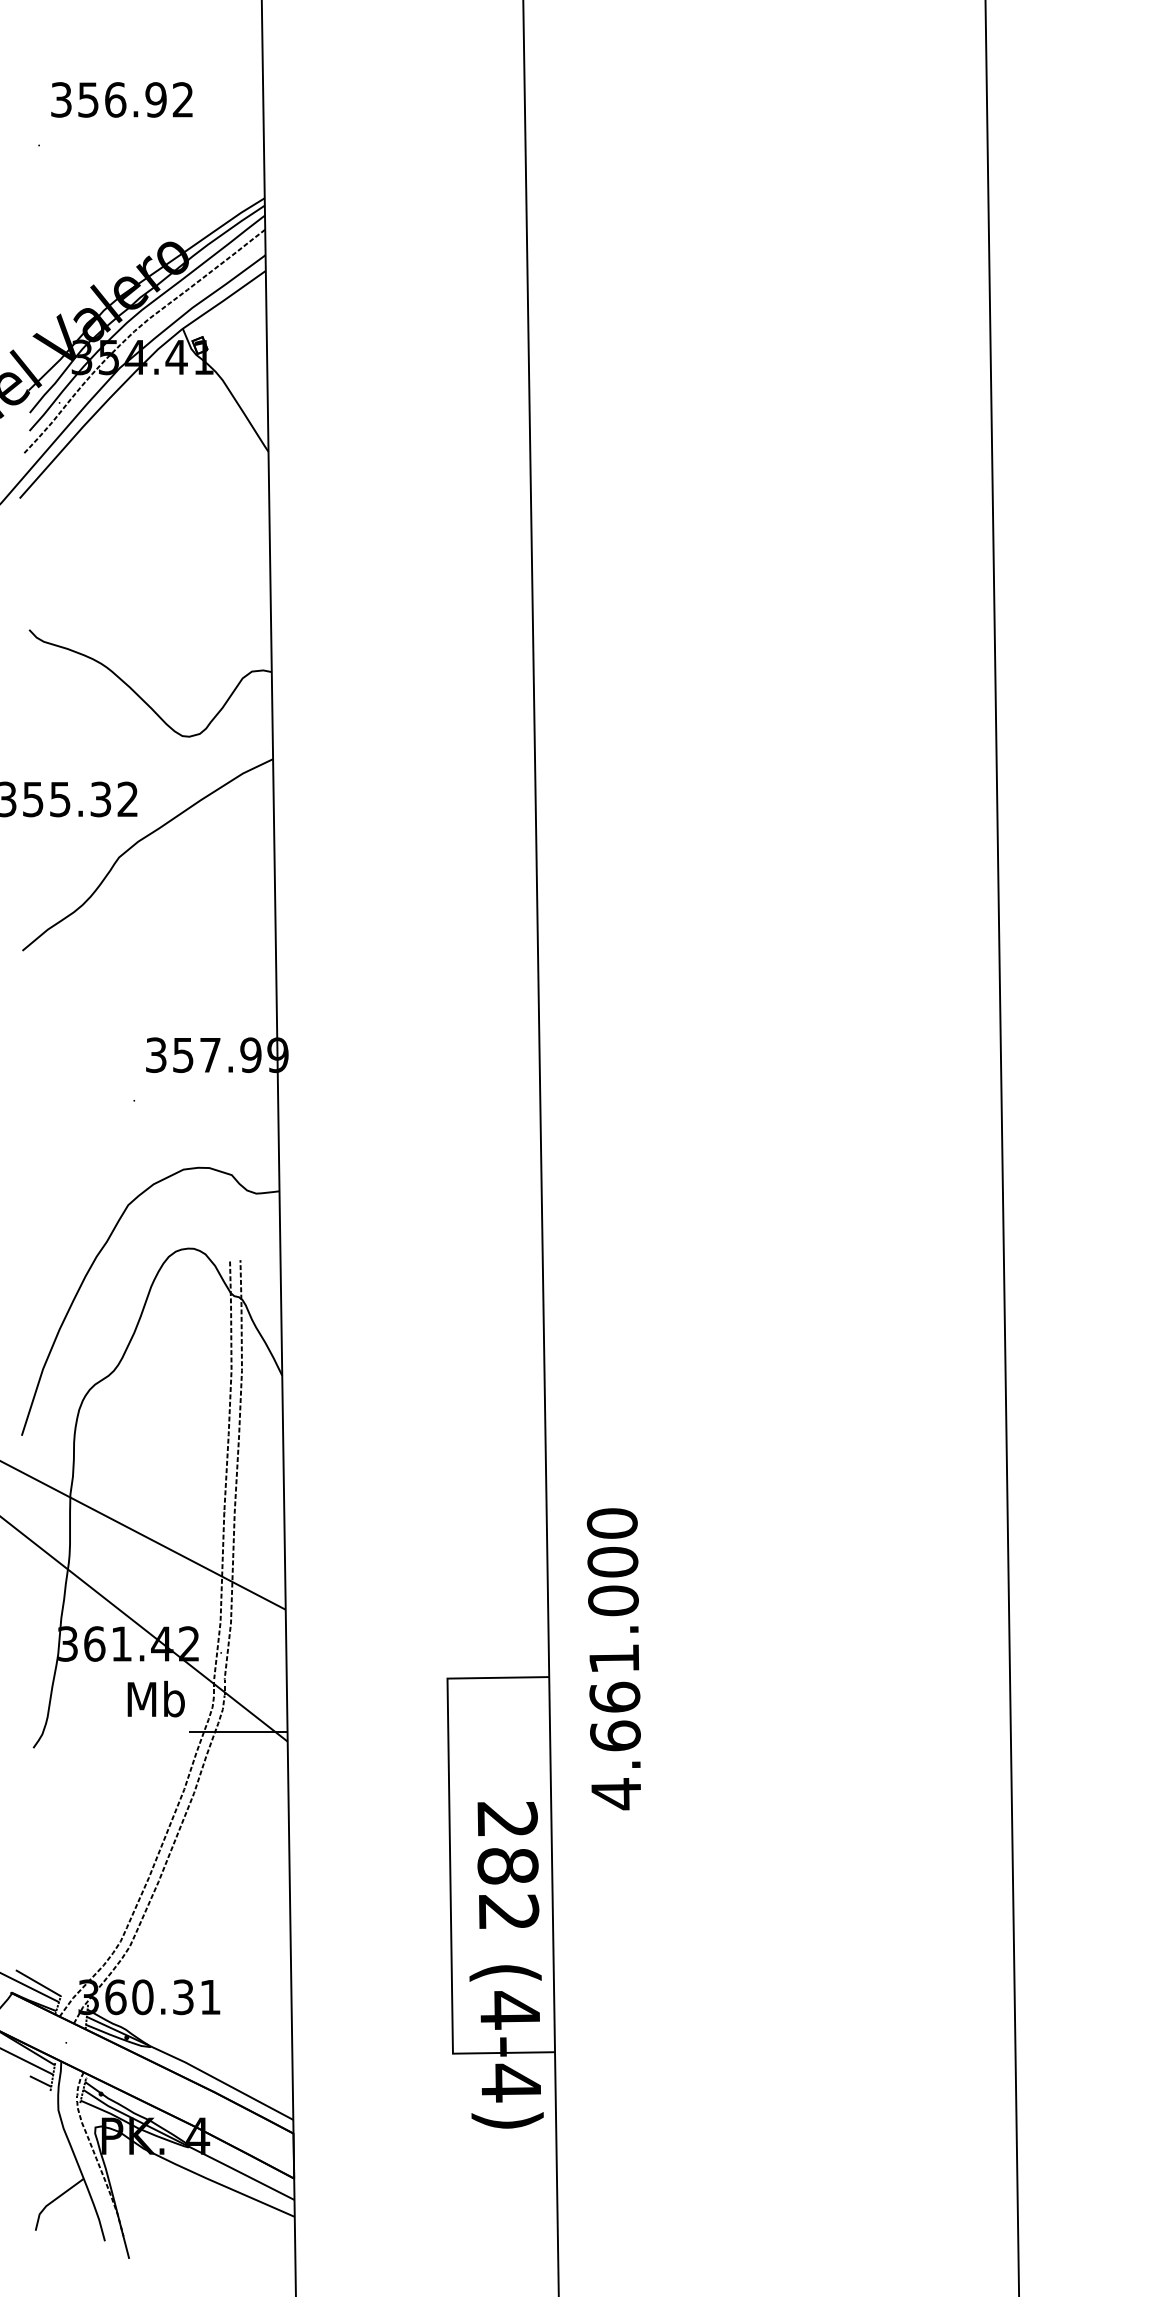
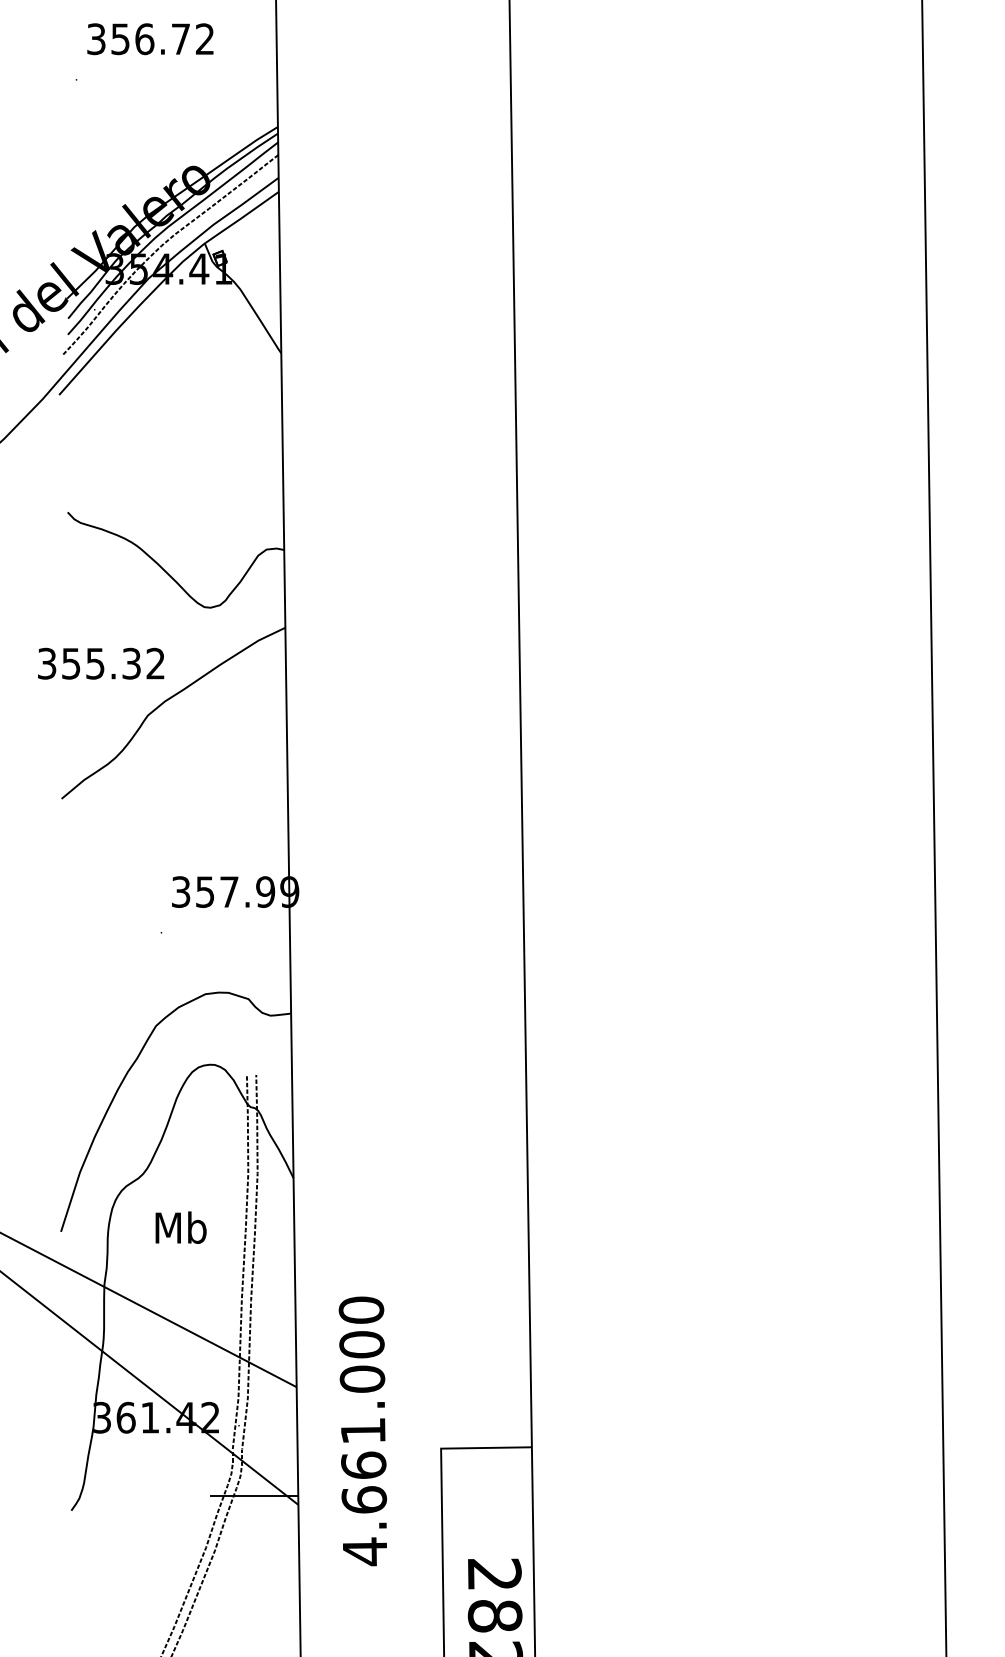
text: (155, 99) -> (180, 38), 356.92 -> 356.72
text: (613, 1659) -> (362, 1431), moved
text: (155, 1698) -> (180, 1227), moved

